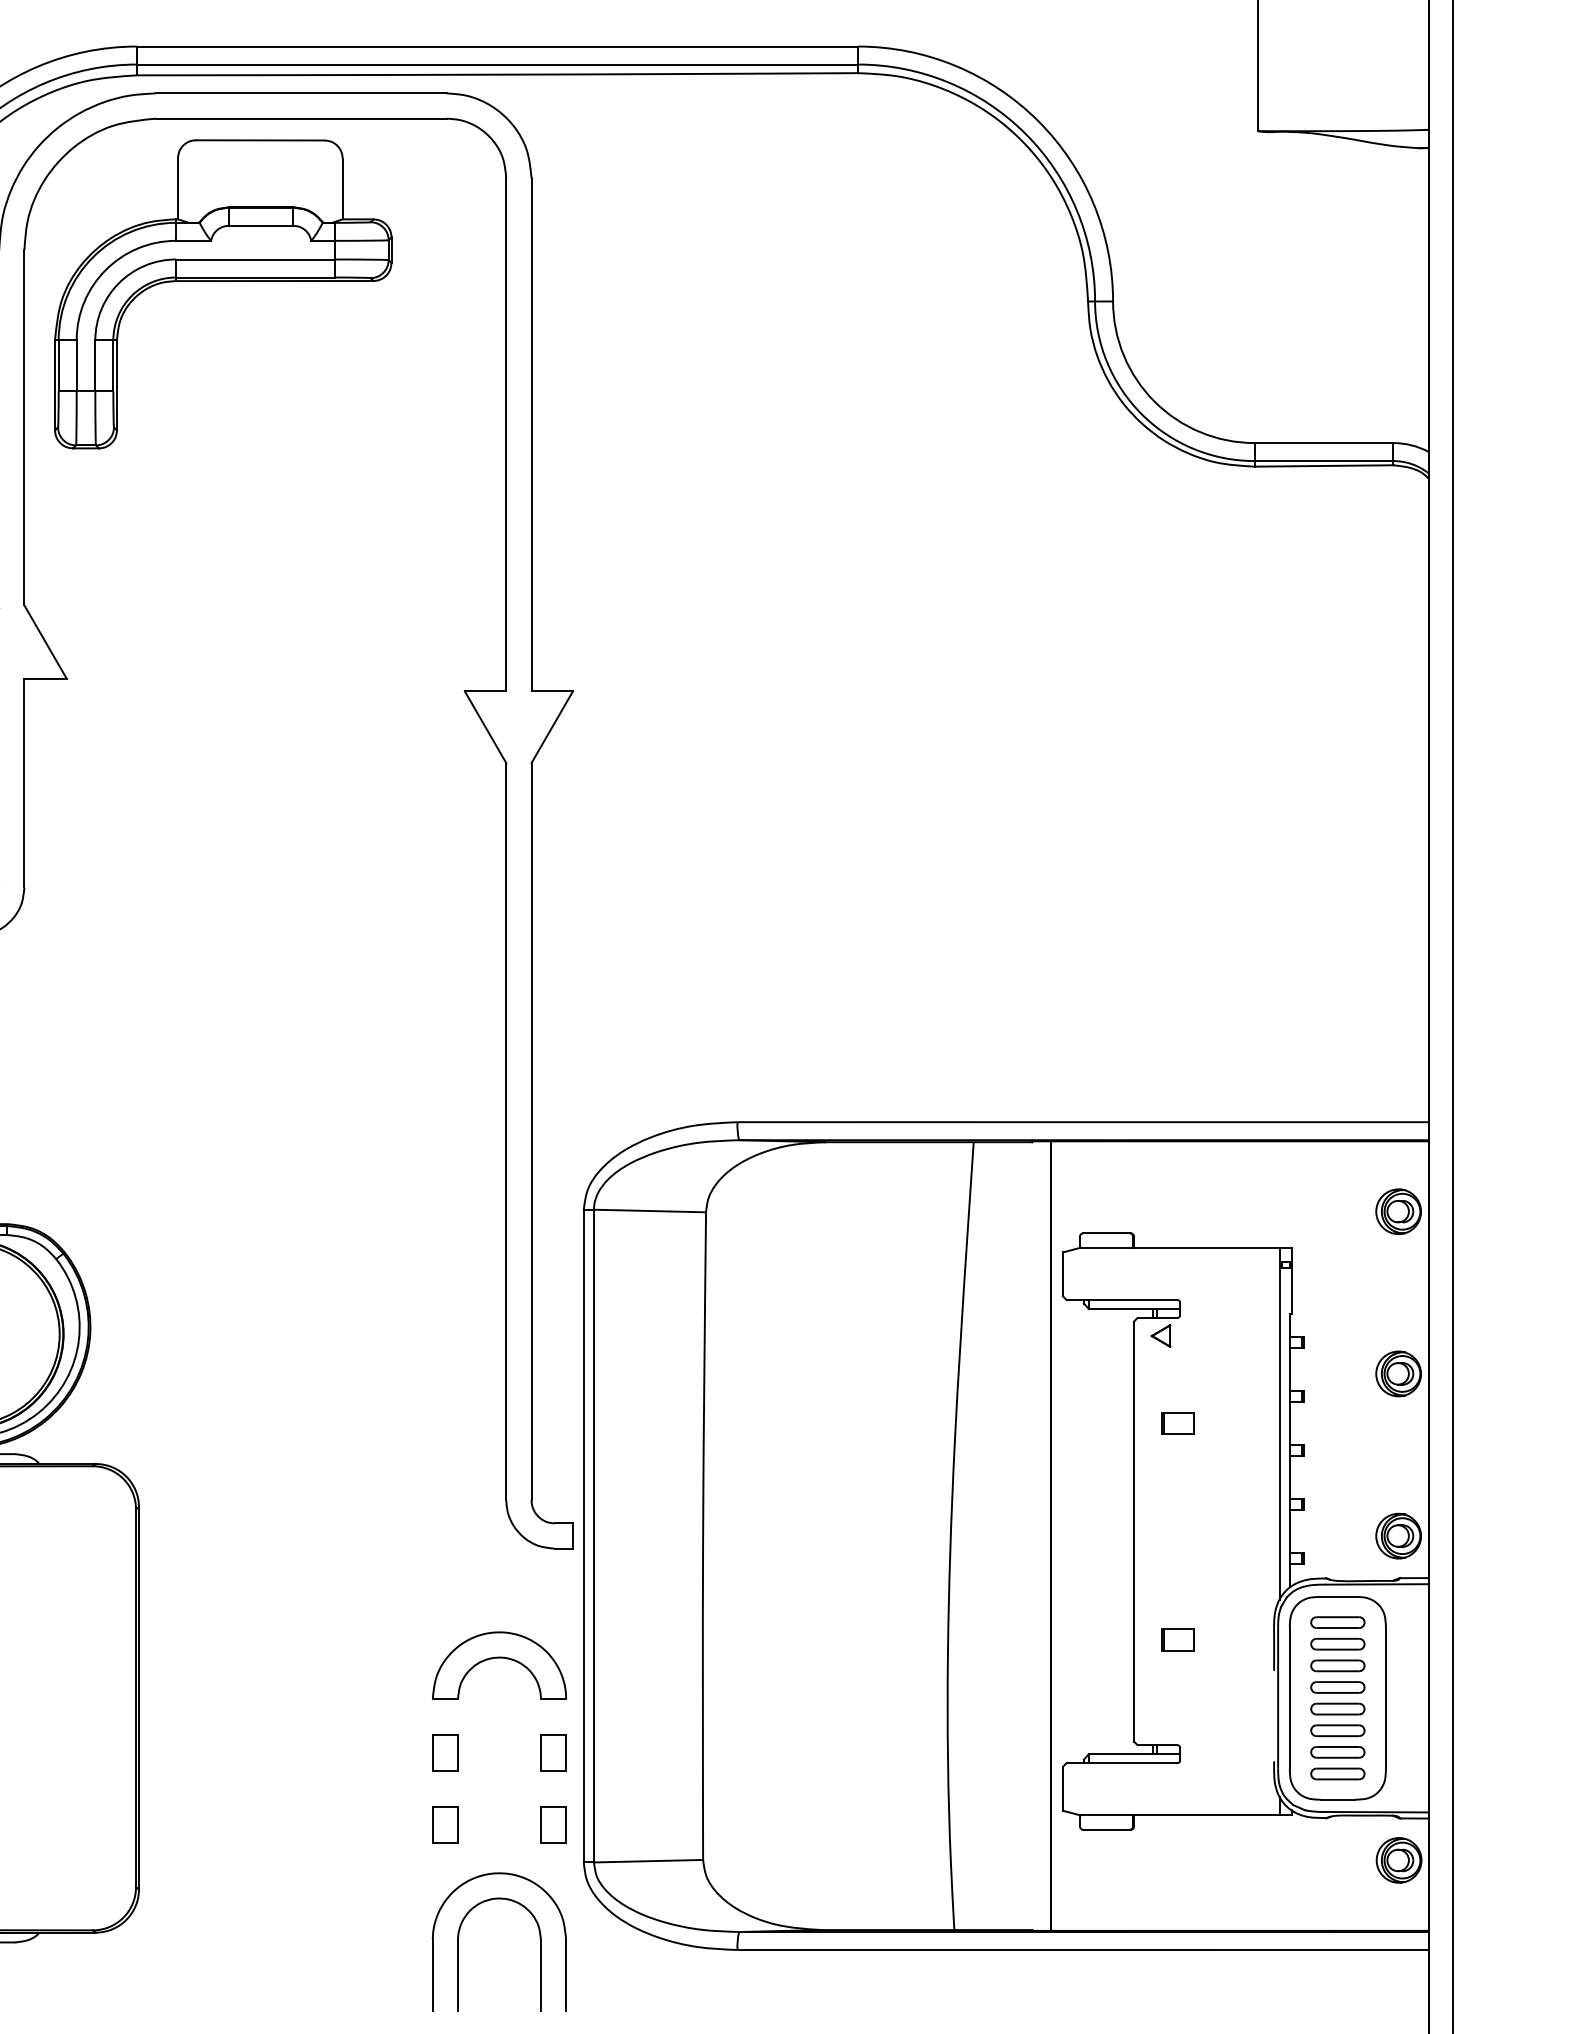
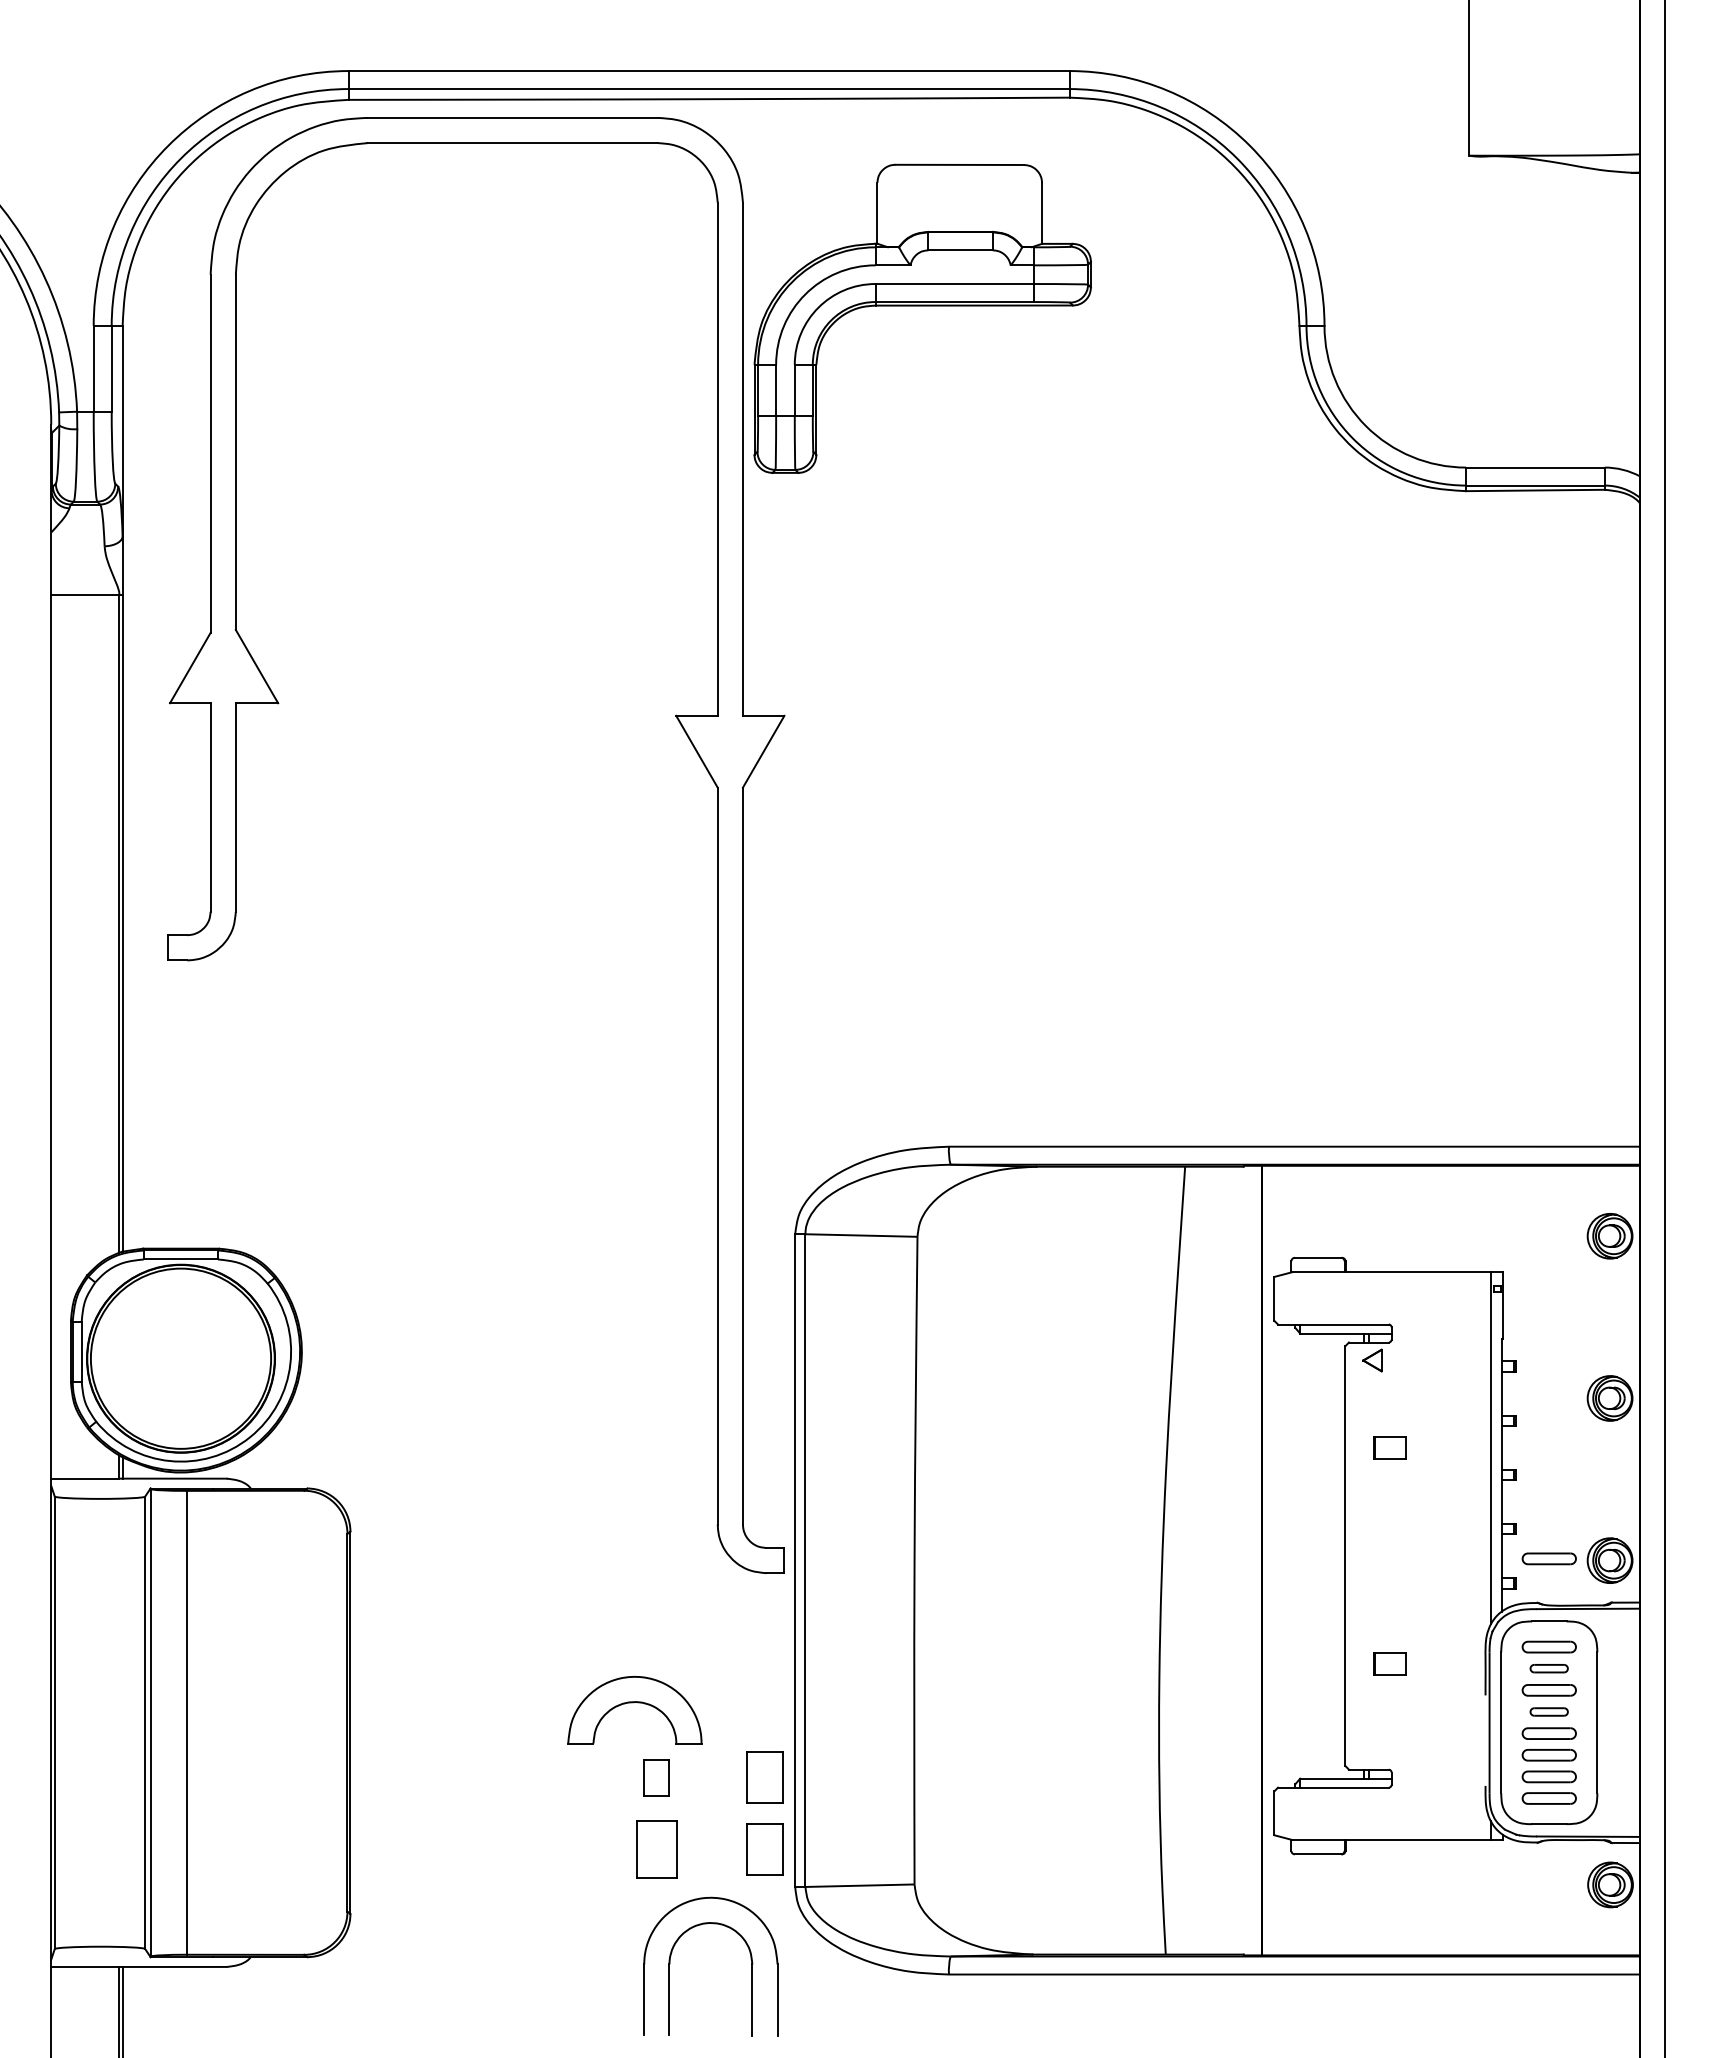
part: (223, 281) -> (922, 306), moved
part: (1337, 1533) -> (1548, 1558), added
part: (1337, 1643) -> (1548, 1668), size x0.7
part: (498, 1658) -> (633, 1703), moved
part: (1337, 1686) -> (1548, 1711), size x0.7
part: (553, 1752) -> (764, 1777), size x1.4
part: (445, 1824) -> (656, 1849), size x1.6
part: (553, 1824) -> (764, 1849), size x1.4

